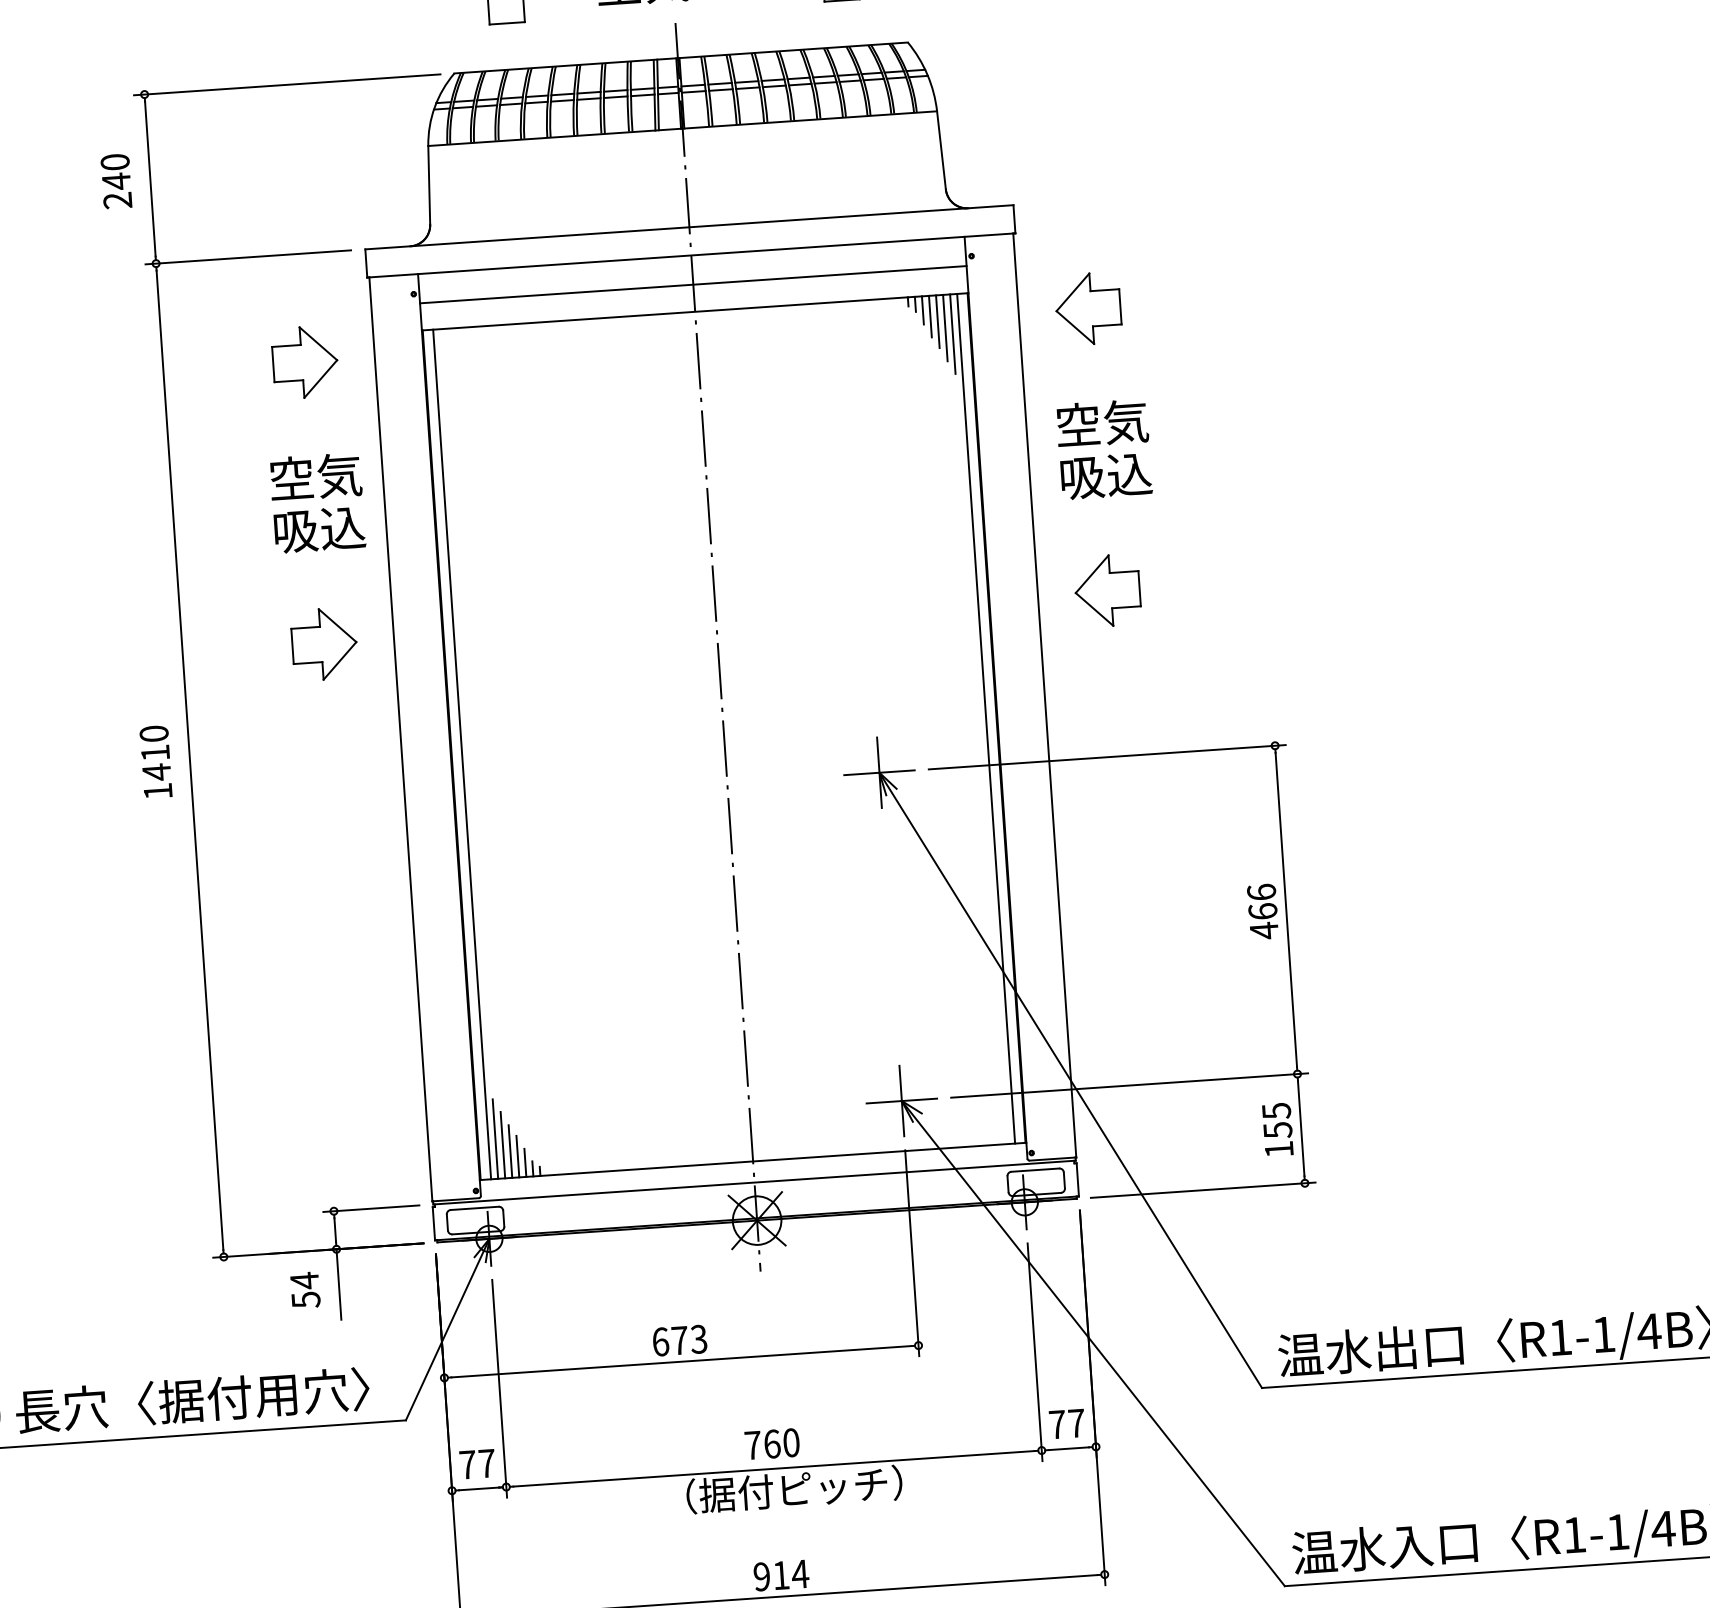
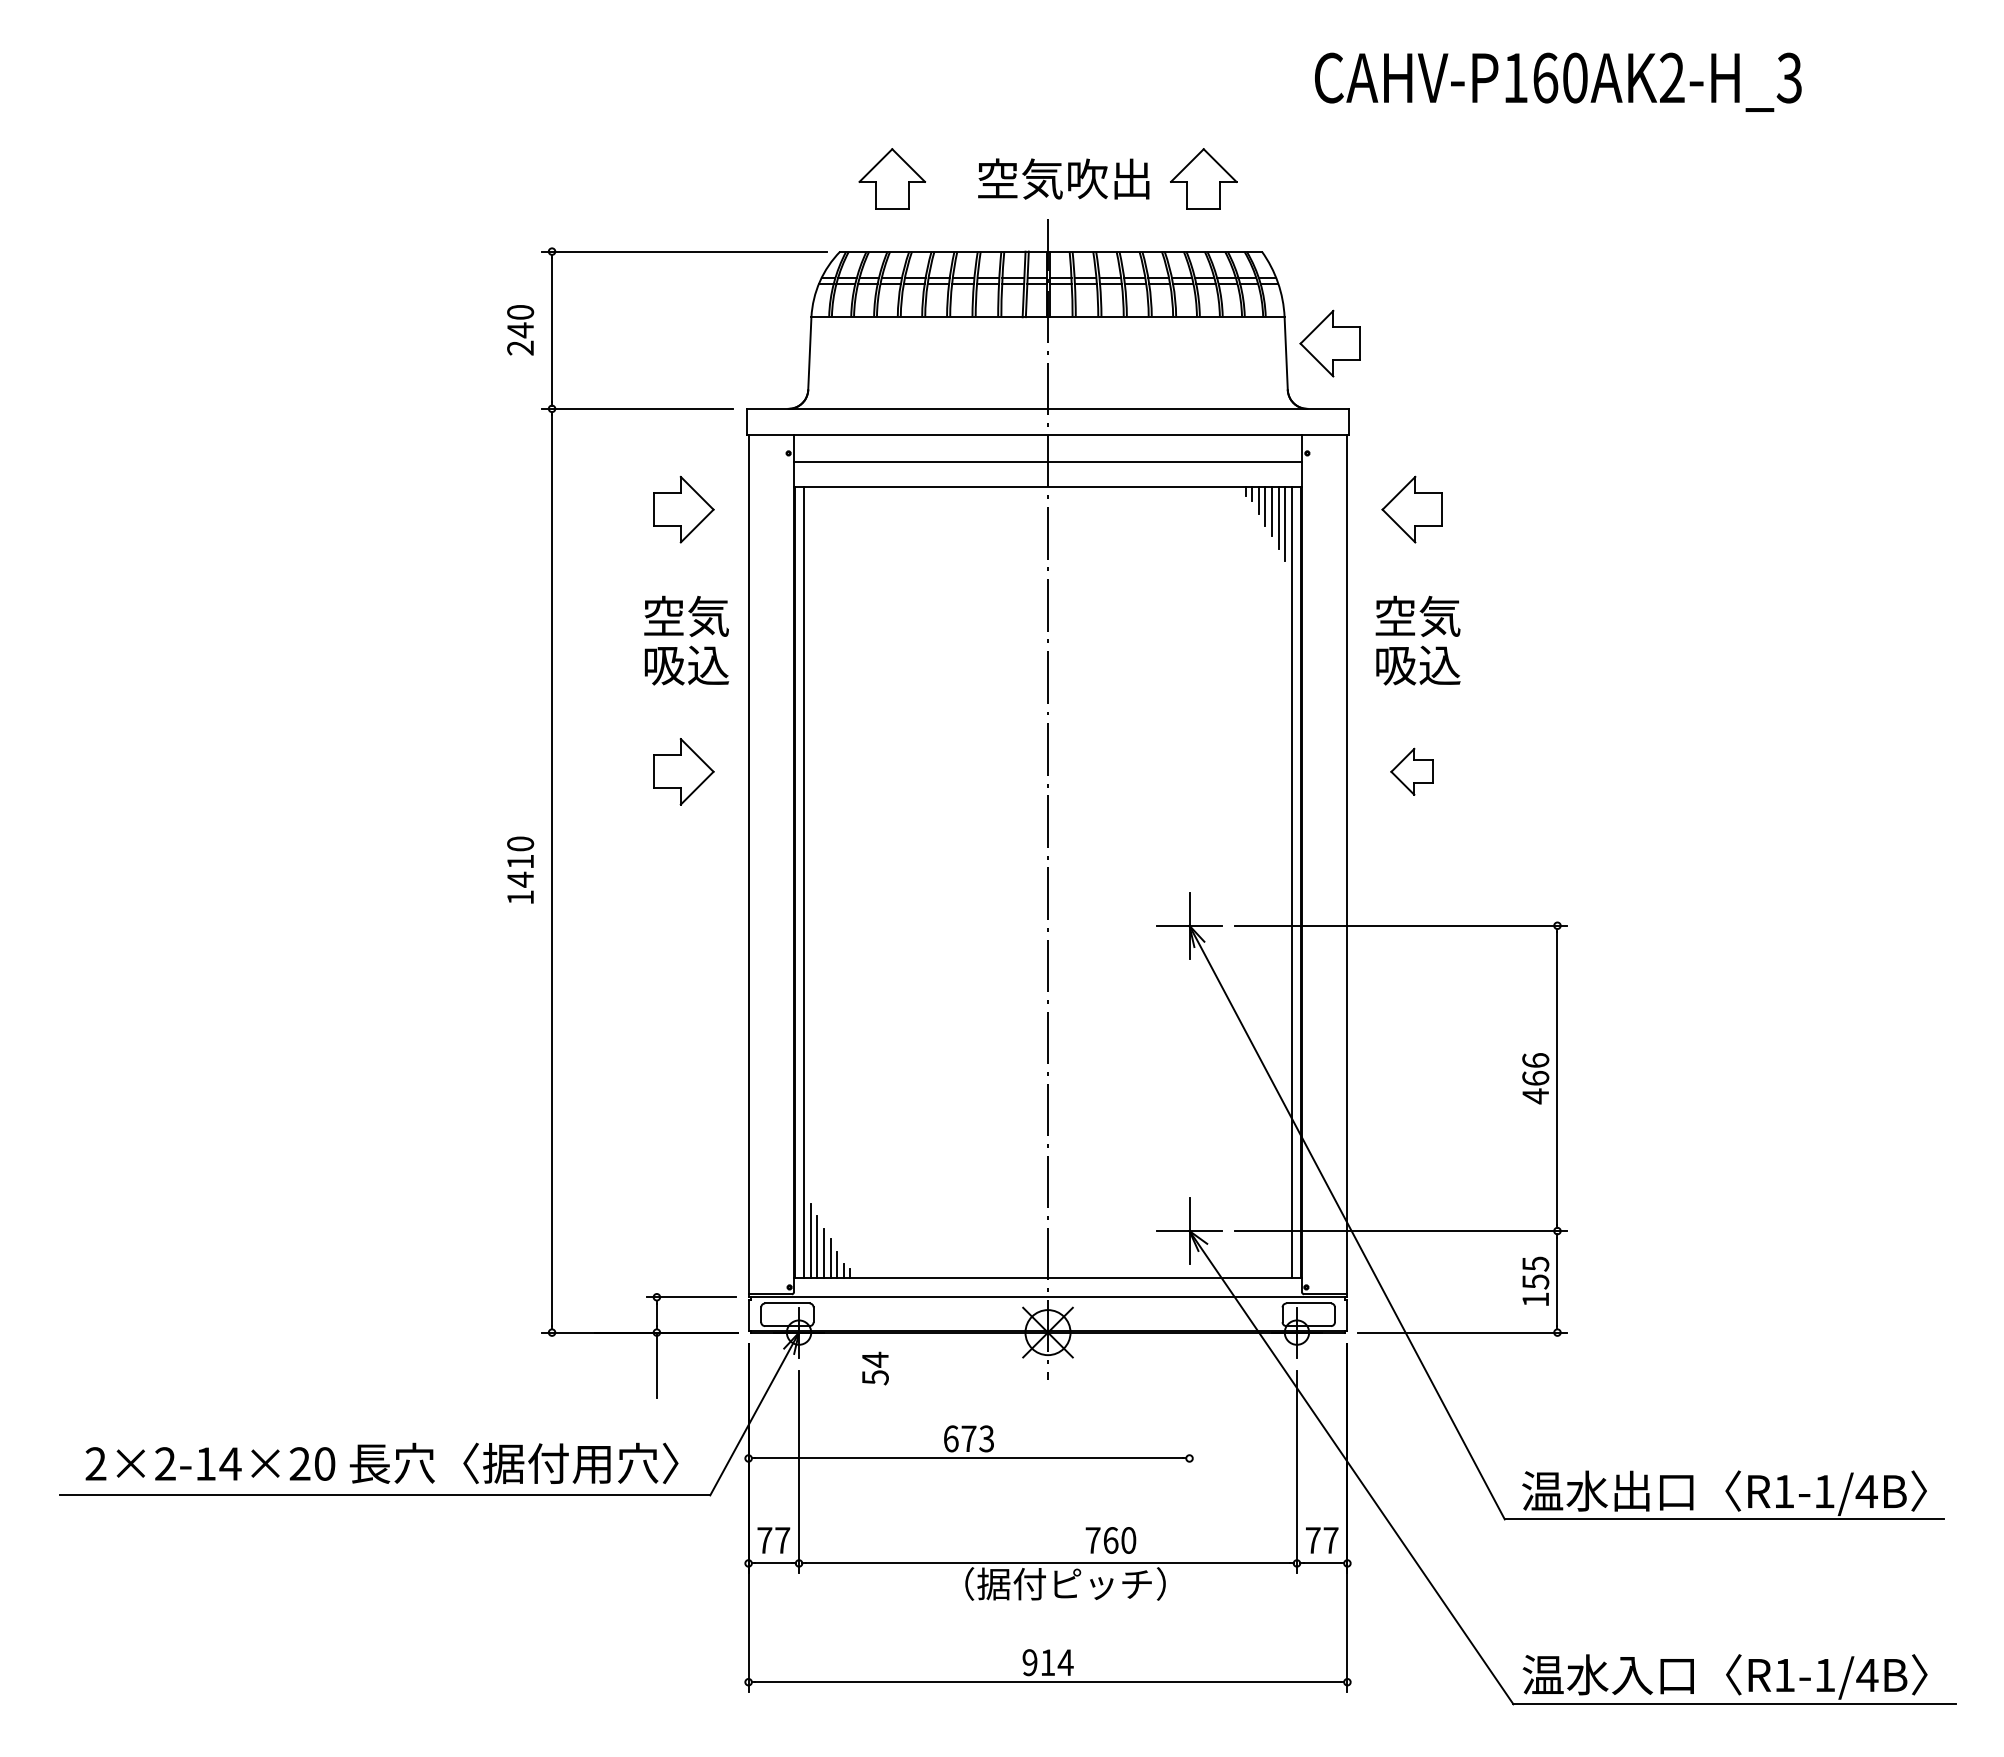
part: (987, 136) -> (1329, 343), added
part: (1106, 590) -> (1411, 771), size x0.7
line: (912, 1253) -> (1189, 1372), removed
text: (305, 1290) -> (875, 1368), moved
text: (771, 1444) -> (1110, 1540), moved

